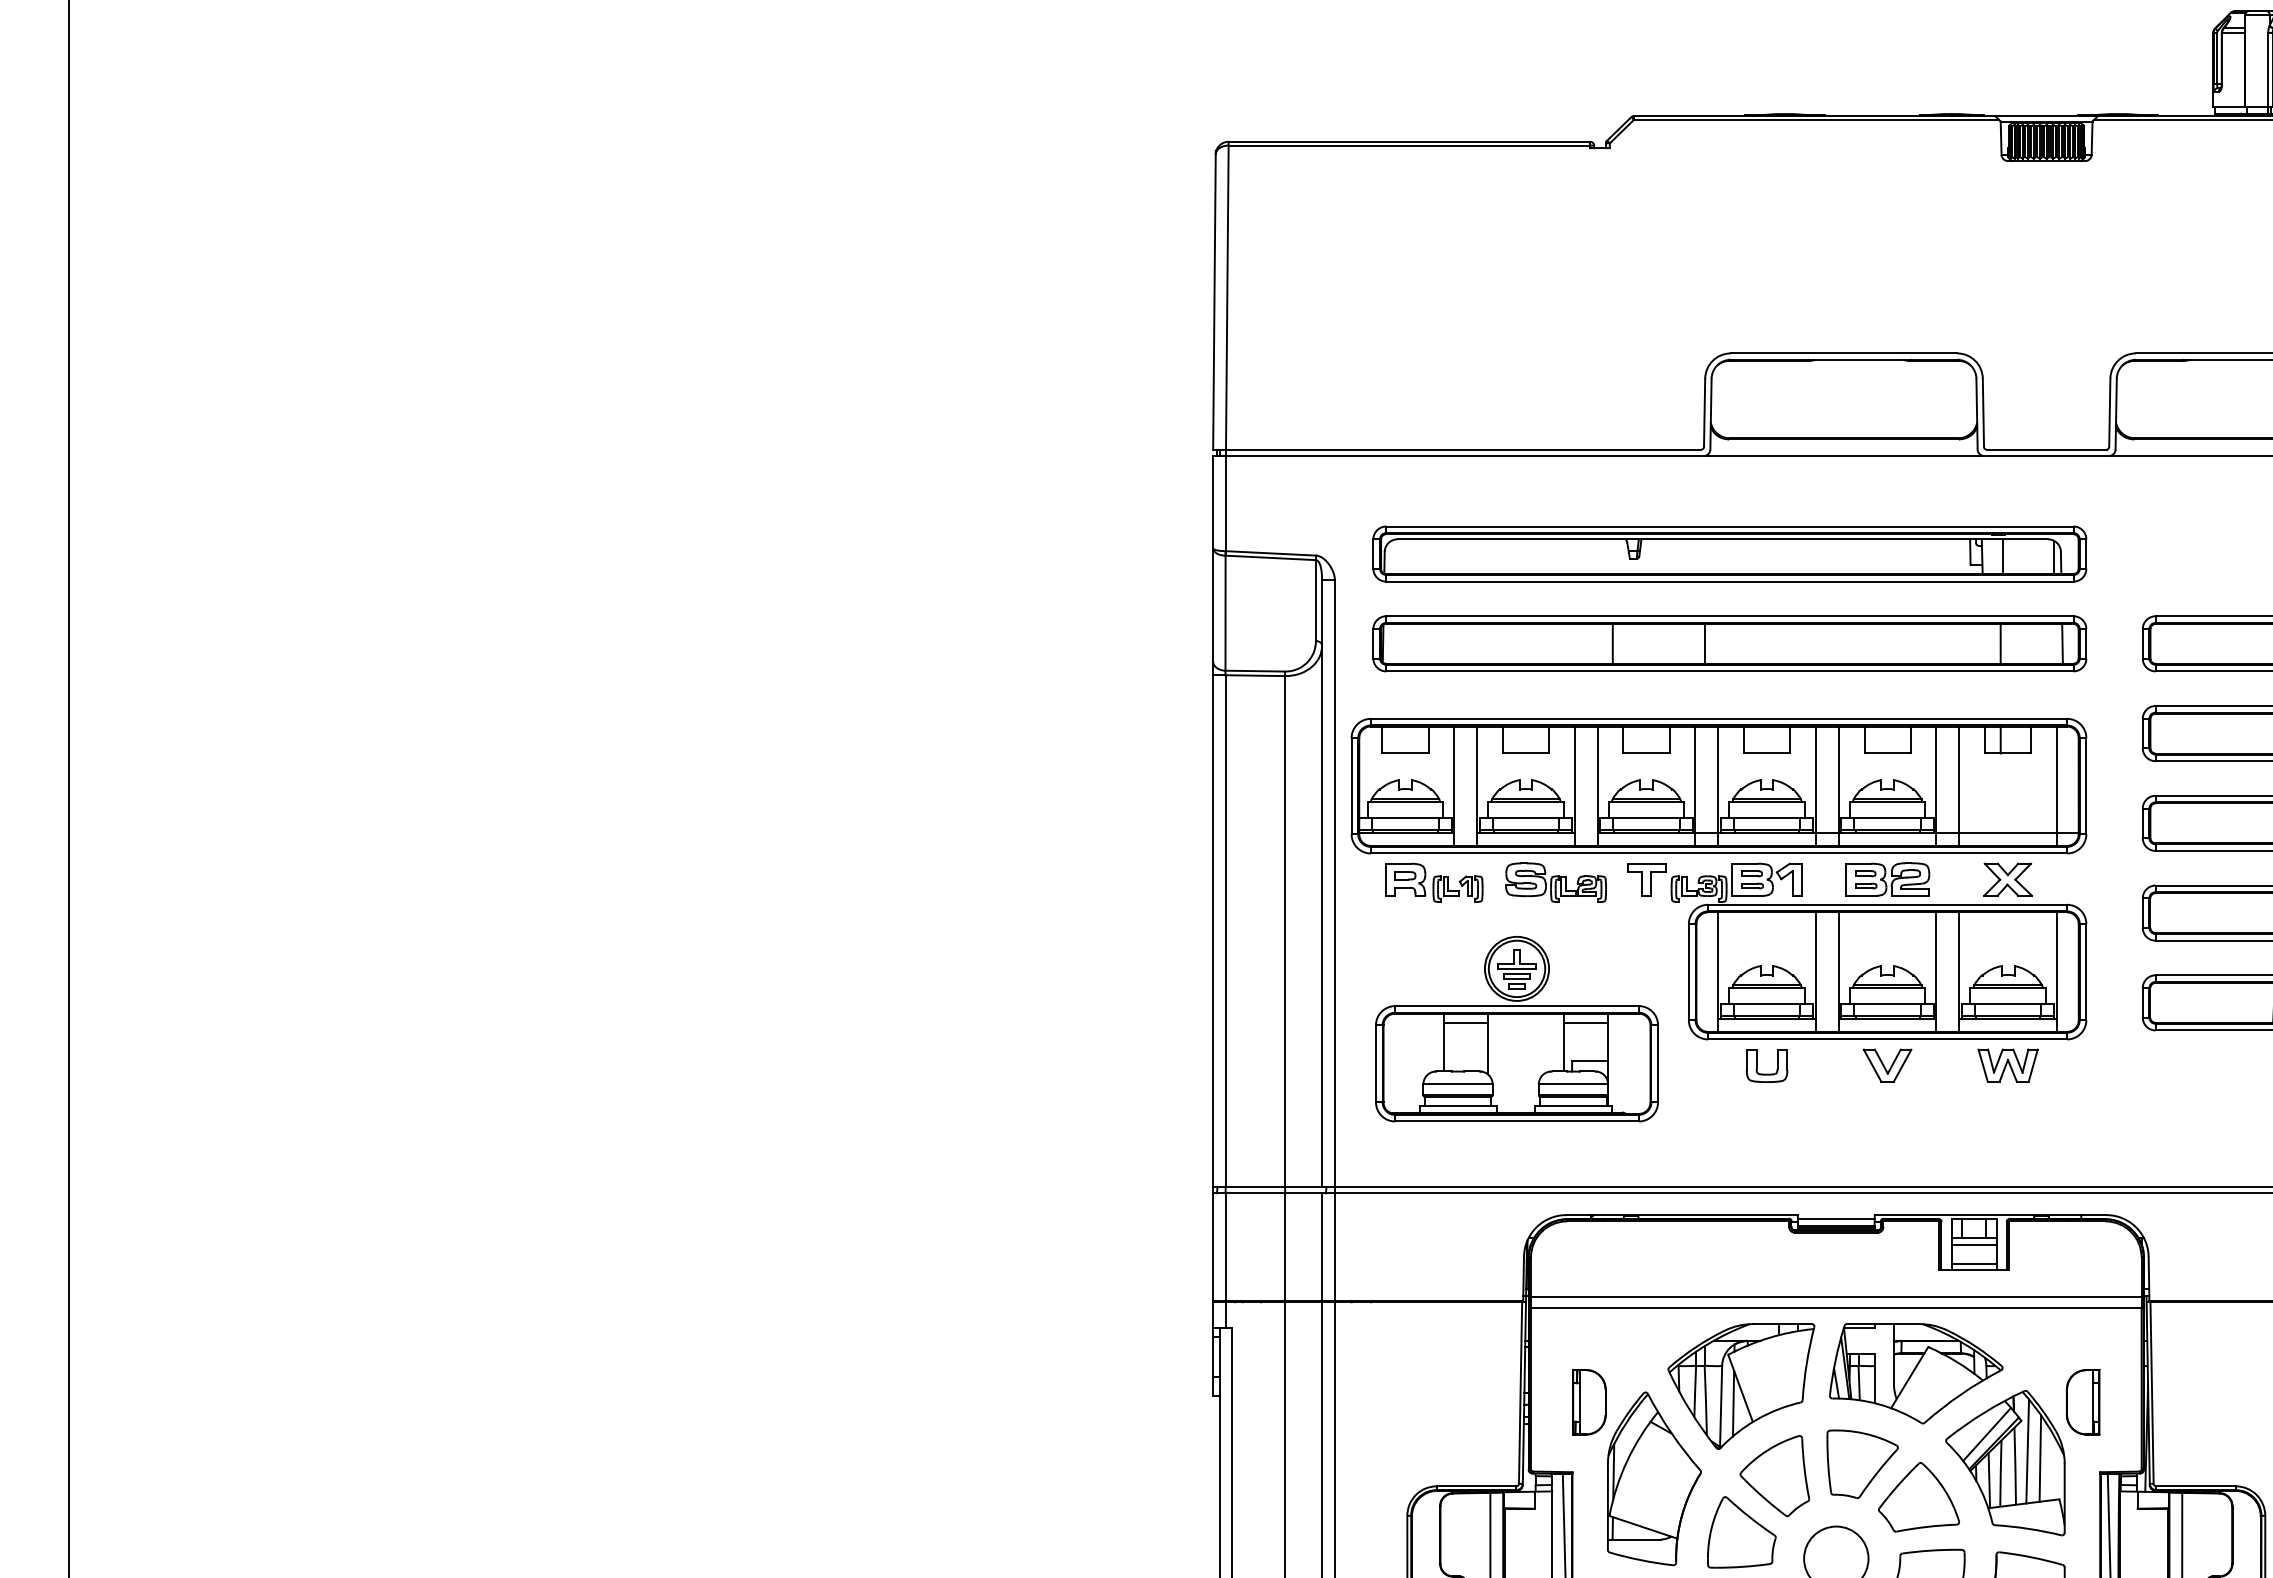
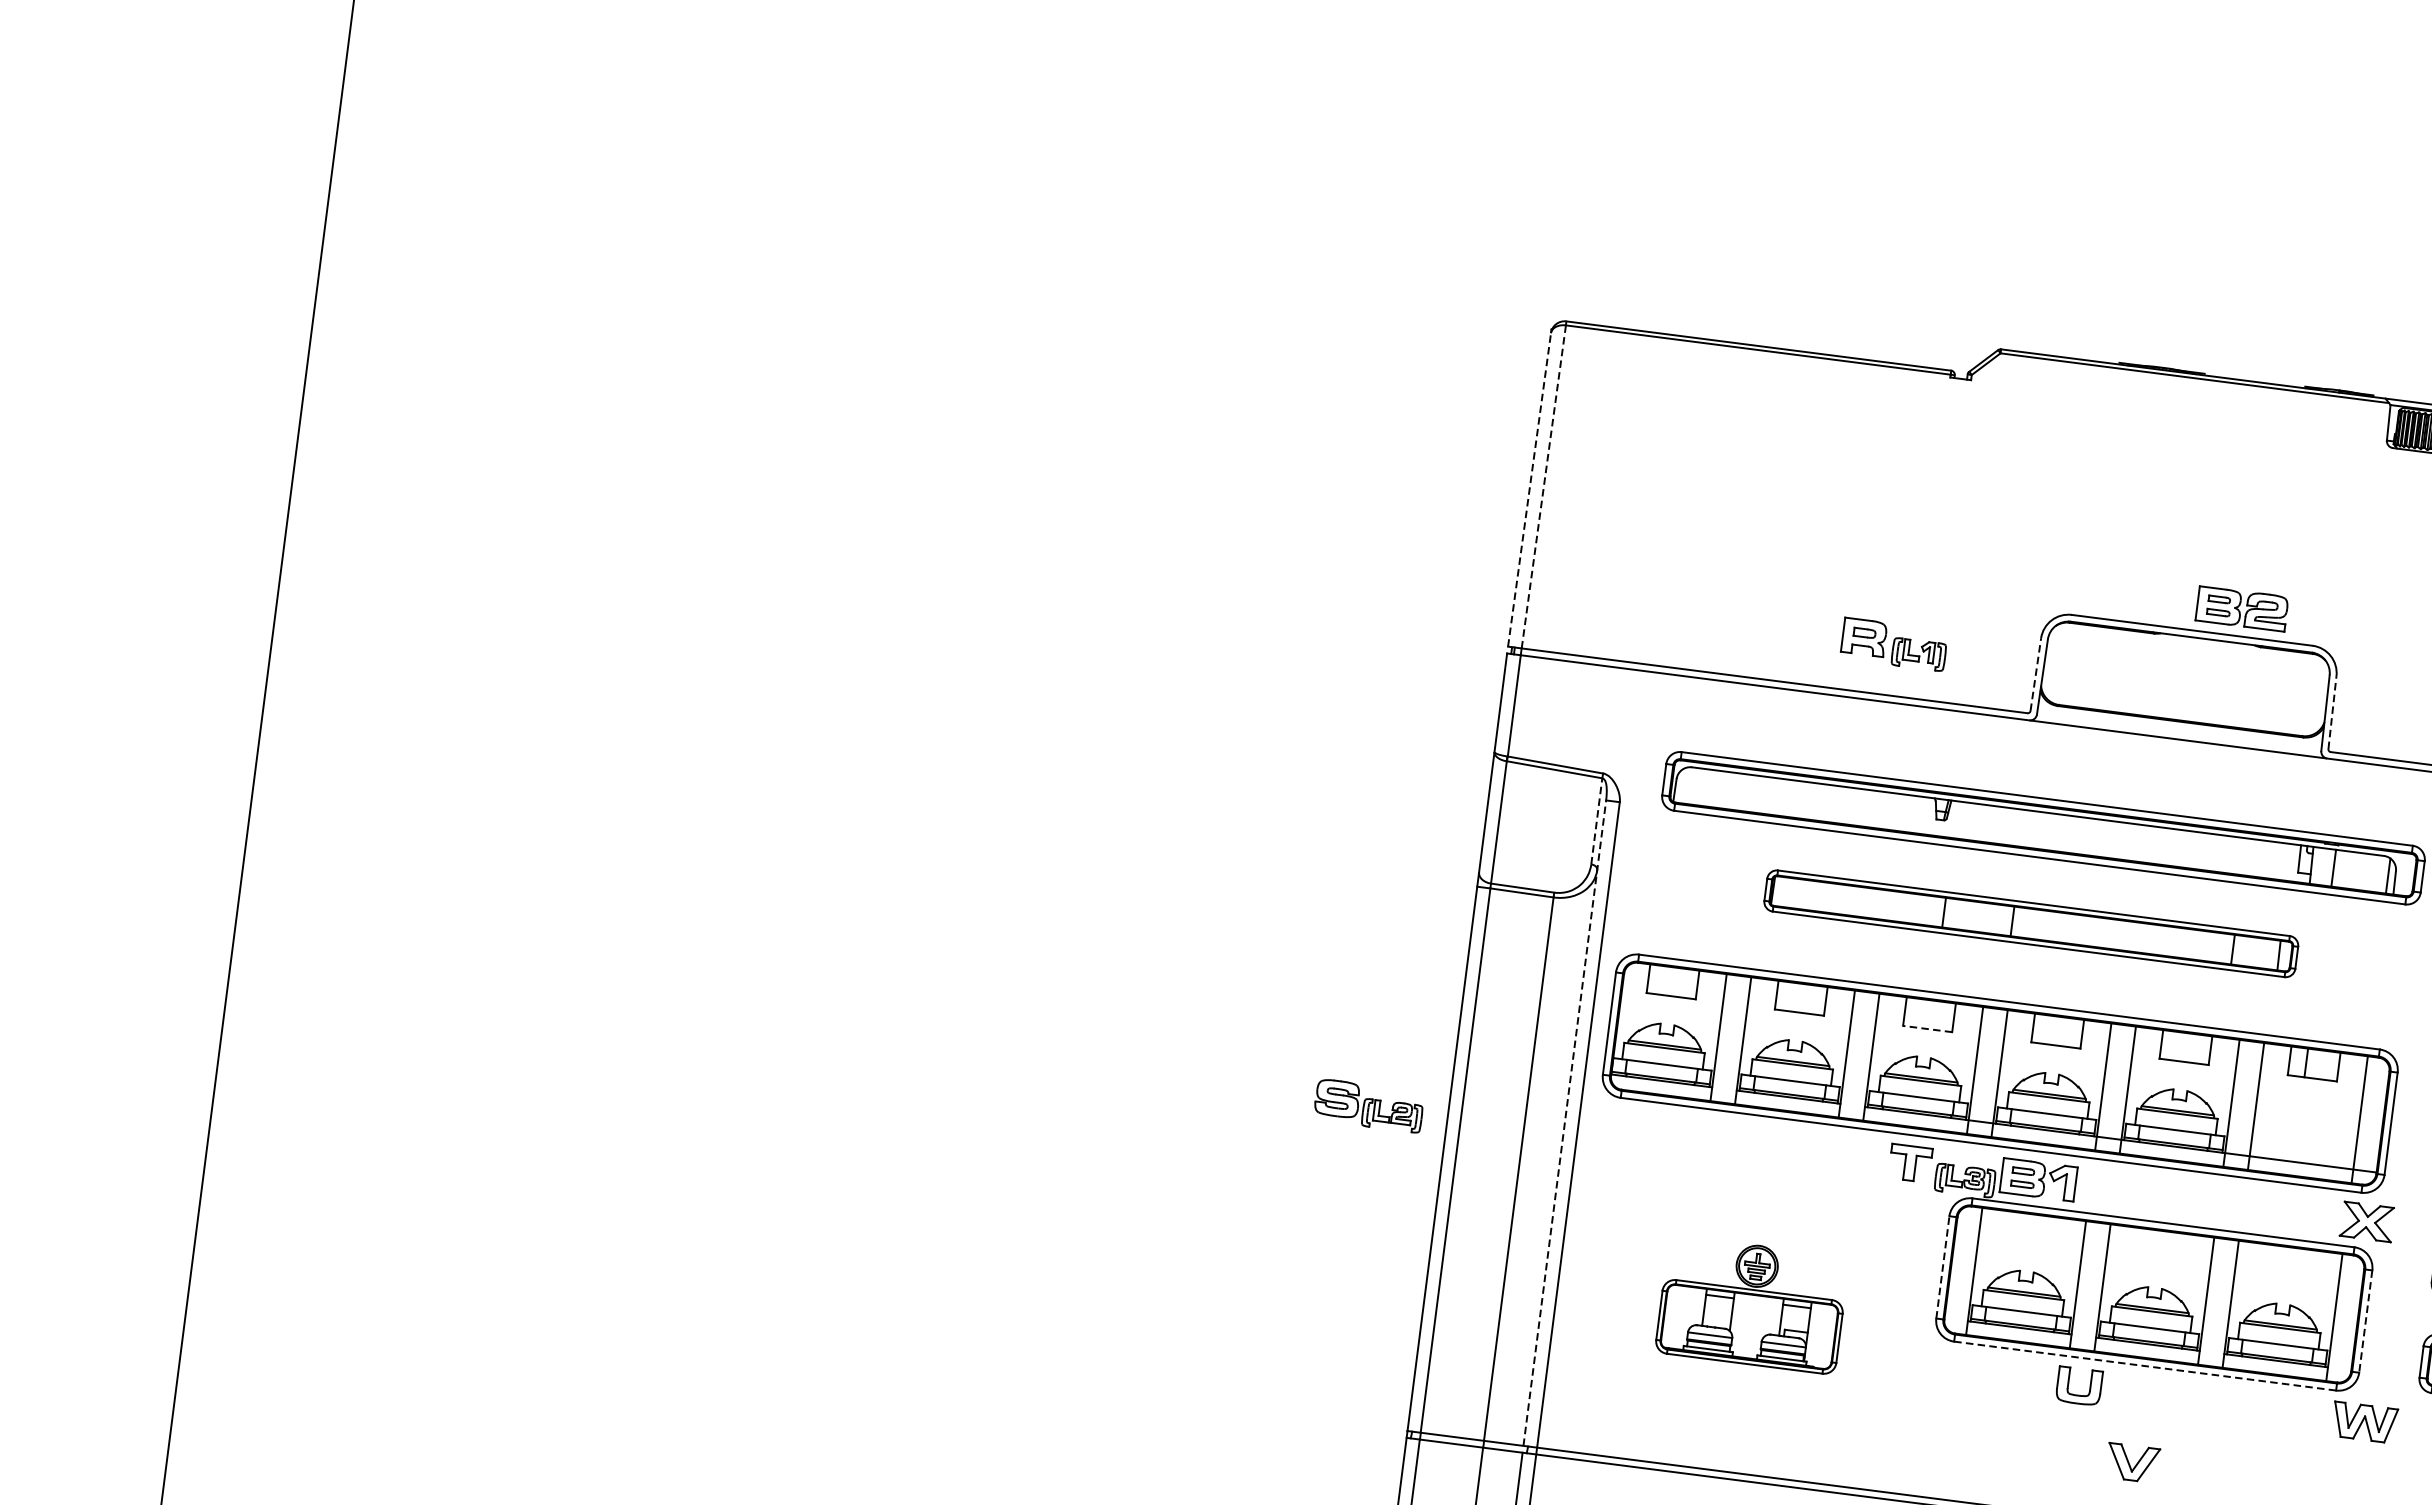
line: (1227, 297) -> (1544, 486), solid -> dashed
line: (1214, 299) -> (1529, 487), solid -> dashed
line: (1704, 412) -> (2035, 674), solid -> dashed
line: (1983, 412) -> (2332, 712), solid -> dashed
line: (1315, 600) -> (1596, 821), solid -> dashed
part: (1729, 643) -> (2030, 923), size x0.7
line: (1646, 753) -> (1927, 1029), solid -> dashed
part: (1887, 879) -> (2242, 608), moved
part: (2008, 879) -> (2367, 1221), moved
part: (1434, 882) -> (1894, 644), moved
part: (1555, 882) -> (1368, 1105), moved
line: (1322, 883) -> (1565, 1123), solid -> dashed
line: (1688, 971) -> (1942, 1266), solid -> dashed
line: (2086, 972) -> (2365, 1321), solid -> dashed
part: (1516, 1029) -> (1751, 1304), size x0.6
line: (1887, 1039) -> (2145, 1366), solid -> dashed
part: (1887, 1065) -> (2132, 1462), moved
part: (2007, 1065) -> (2363, 1422), moved
part: (1766, 1073) -> (2077, 1394), moved

